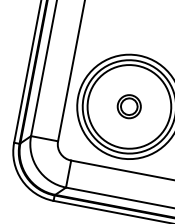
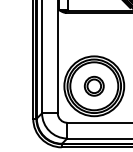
part: (128, 105) -> (93, 85), size x1.43

